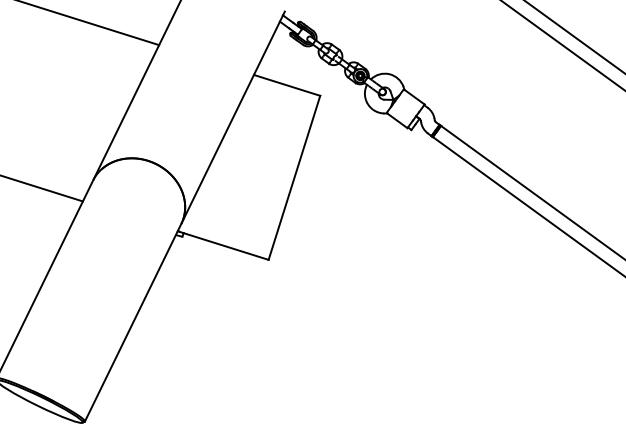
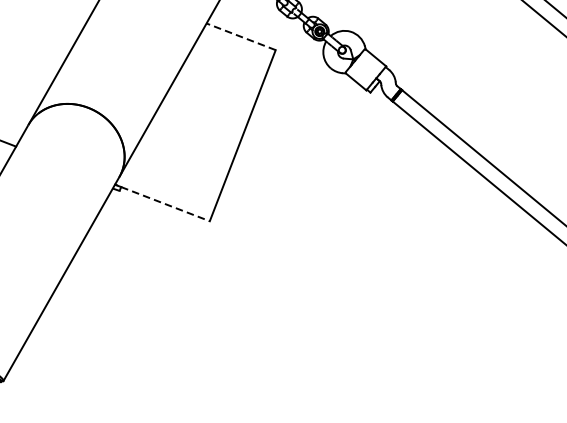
line: (287, 85) -> (241, 36), solid -> dashed
line: (226, 246) -> (165, 204), solid -> dashed

